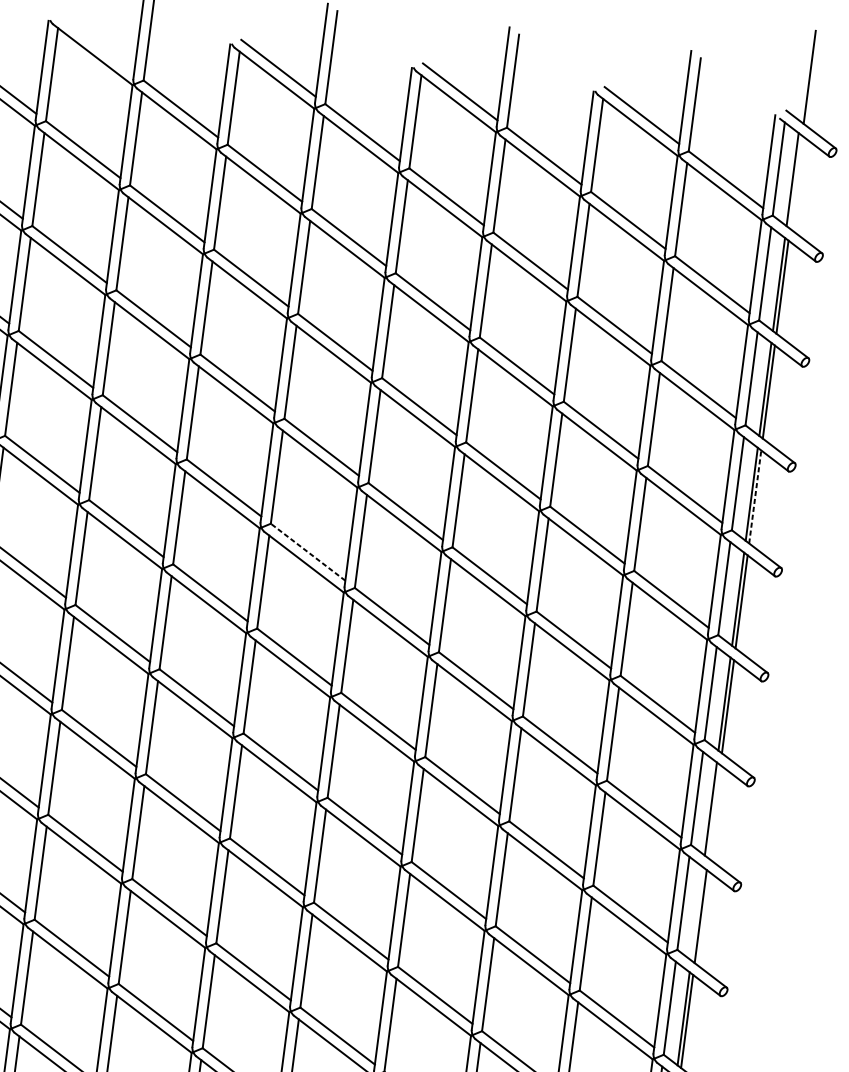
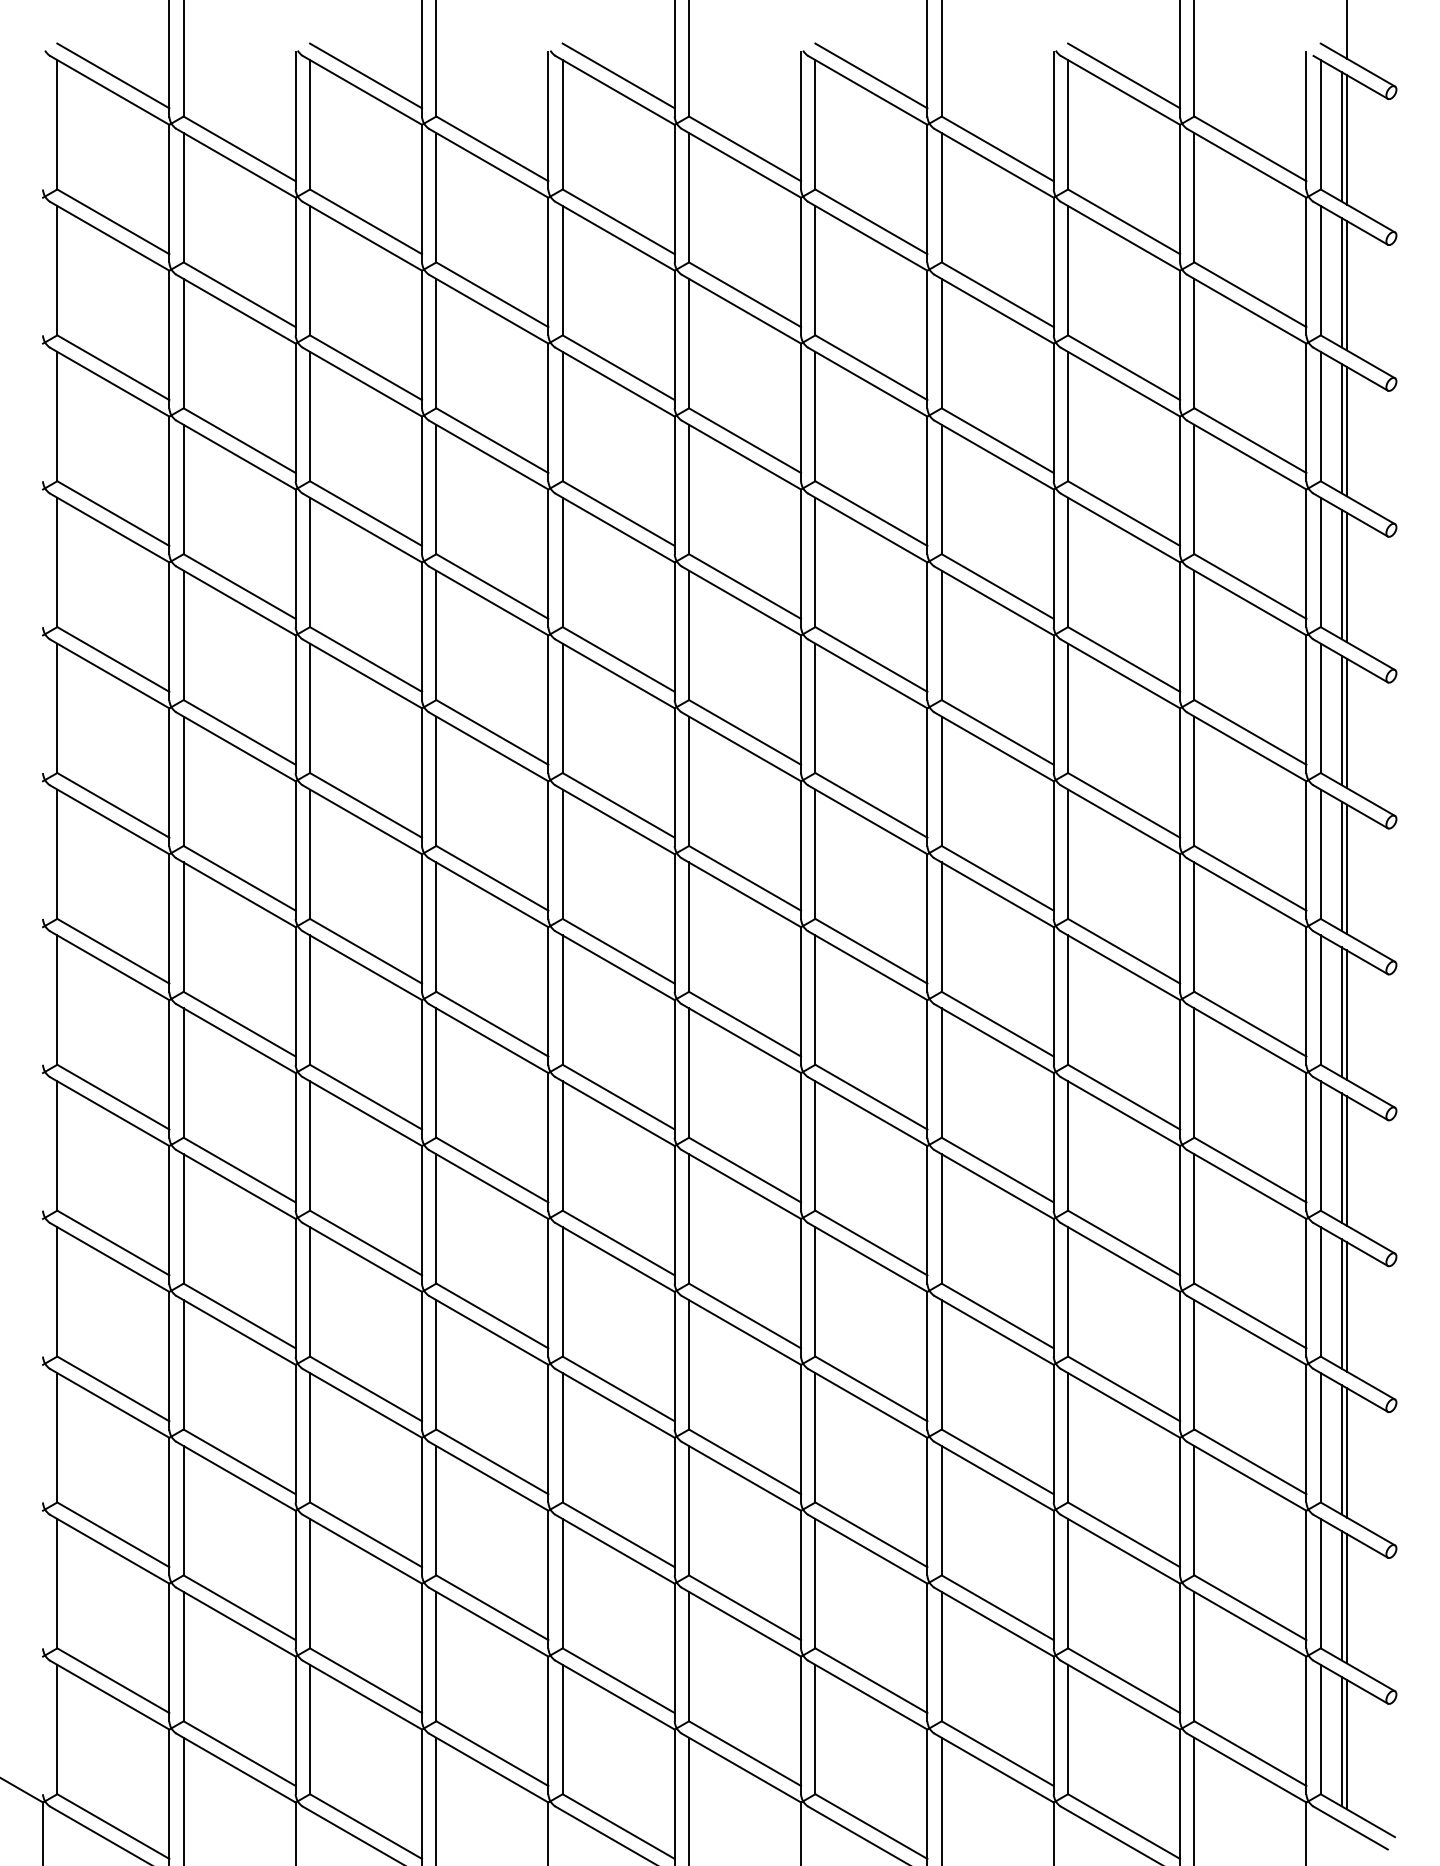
line: (97, 44) -> (366, 75), added
line: (795, 182) -> (1346, 139), added
line: (755, 496) -> (1346, 577), dashed -> solid
line: (308, 552) -> (745, 732), dashed -> solid
line: (714, 811) -> (1346, 1014), added
line: (697, 913) -> (1341, 1157), added

